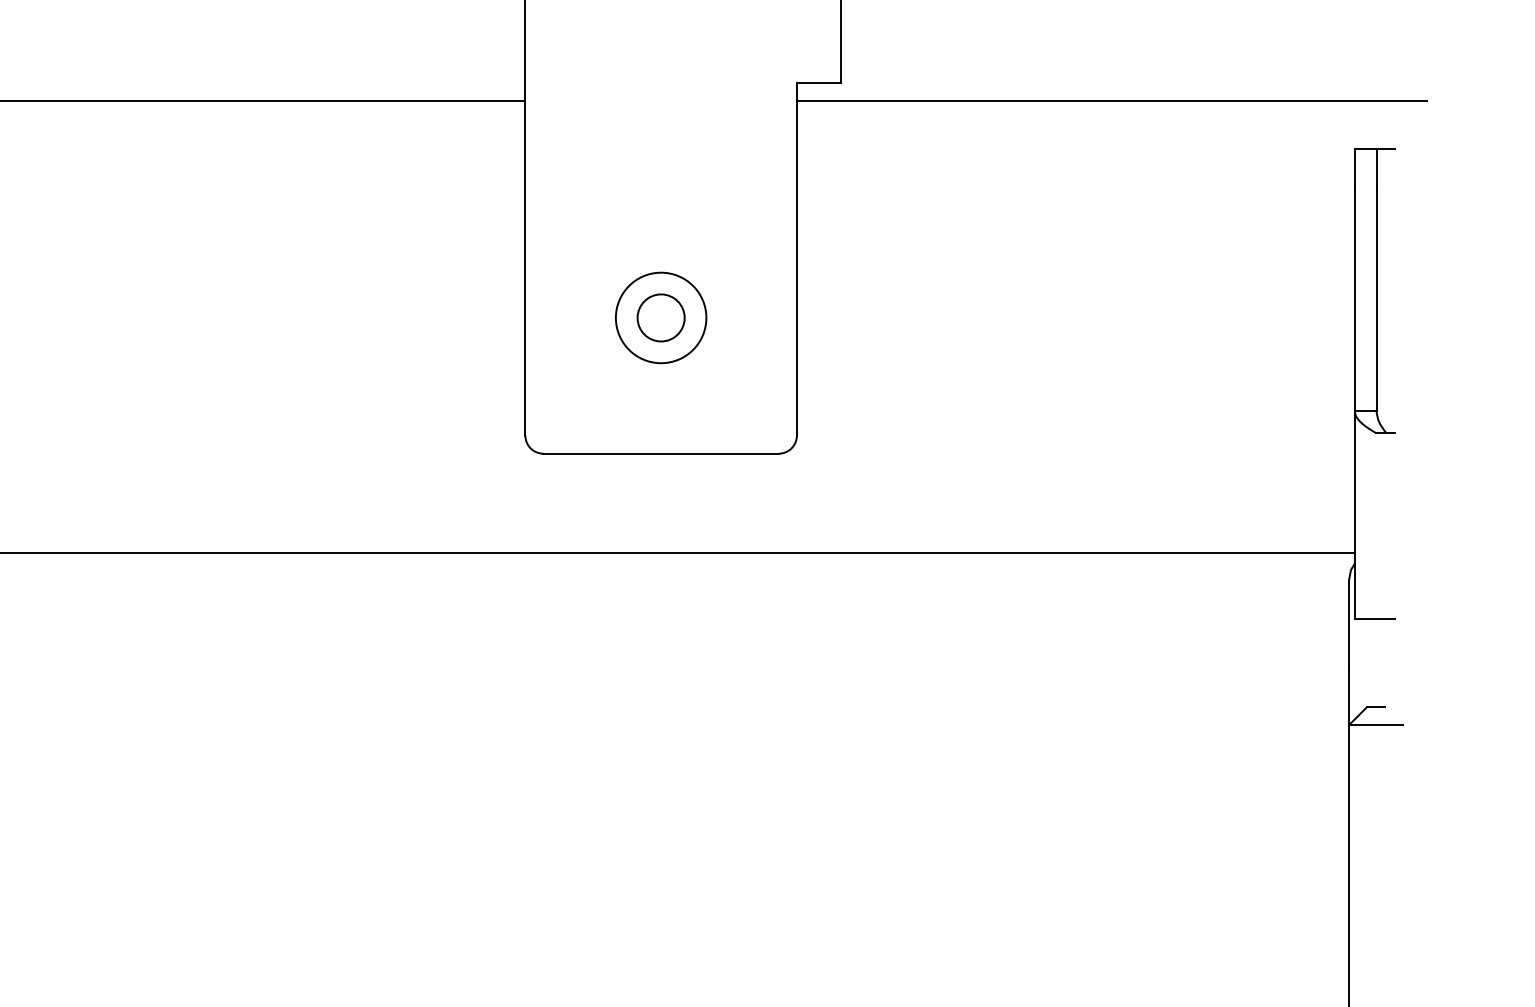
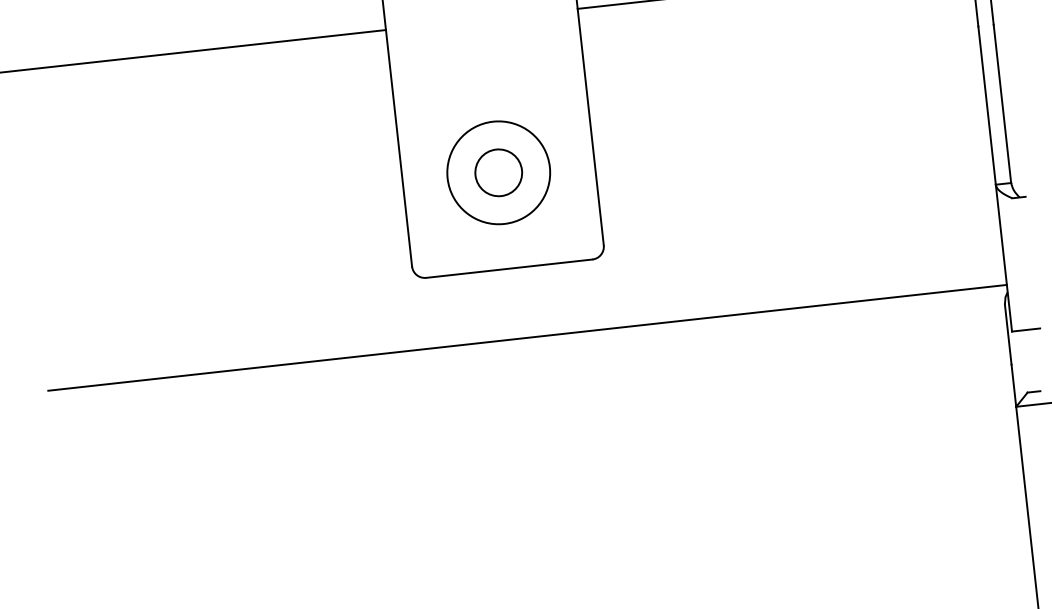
circle: (660, 317) -> (498, 172), size x1.4
circle: (660, 317) -> (498, 172), size x1.6

